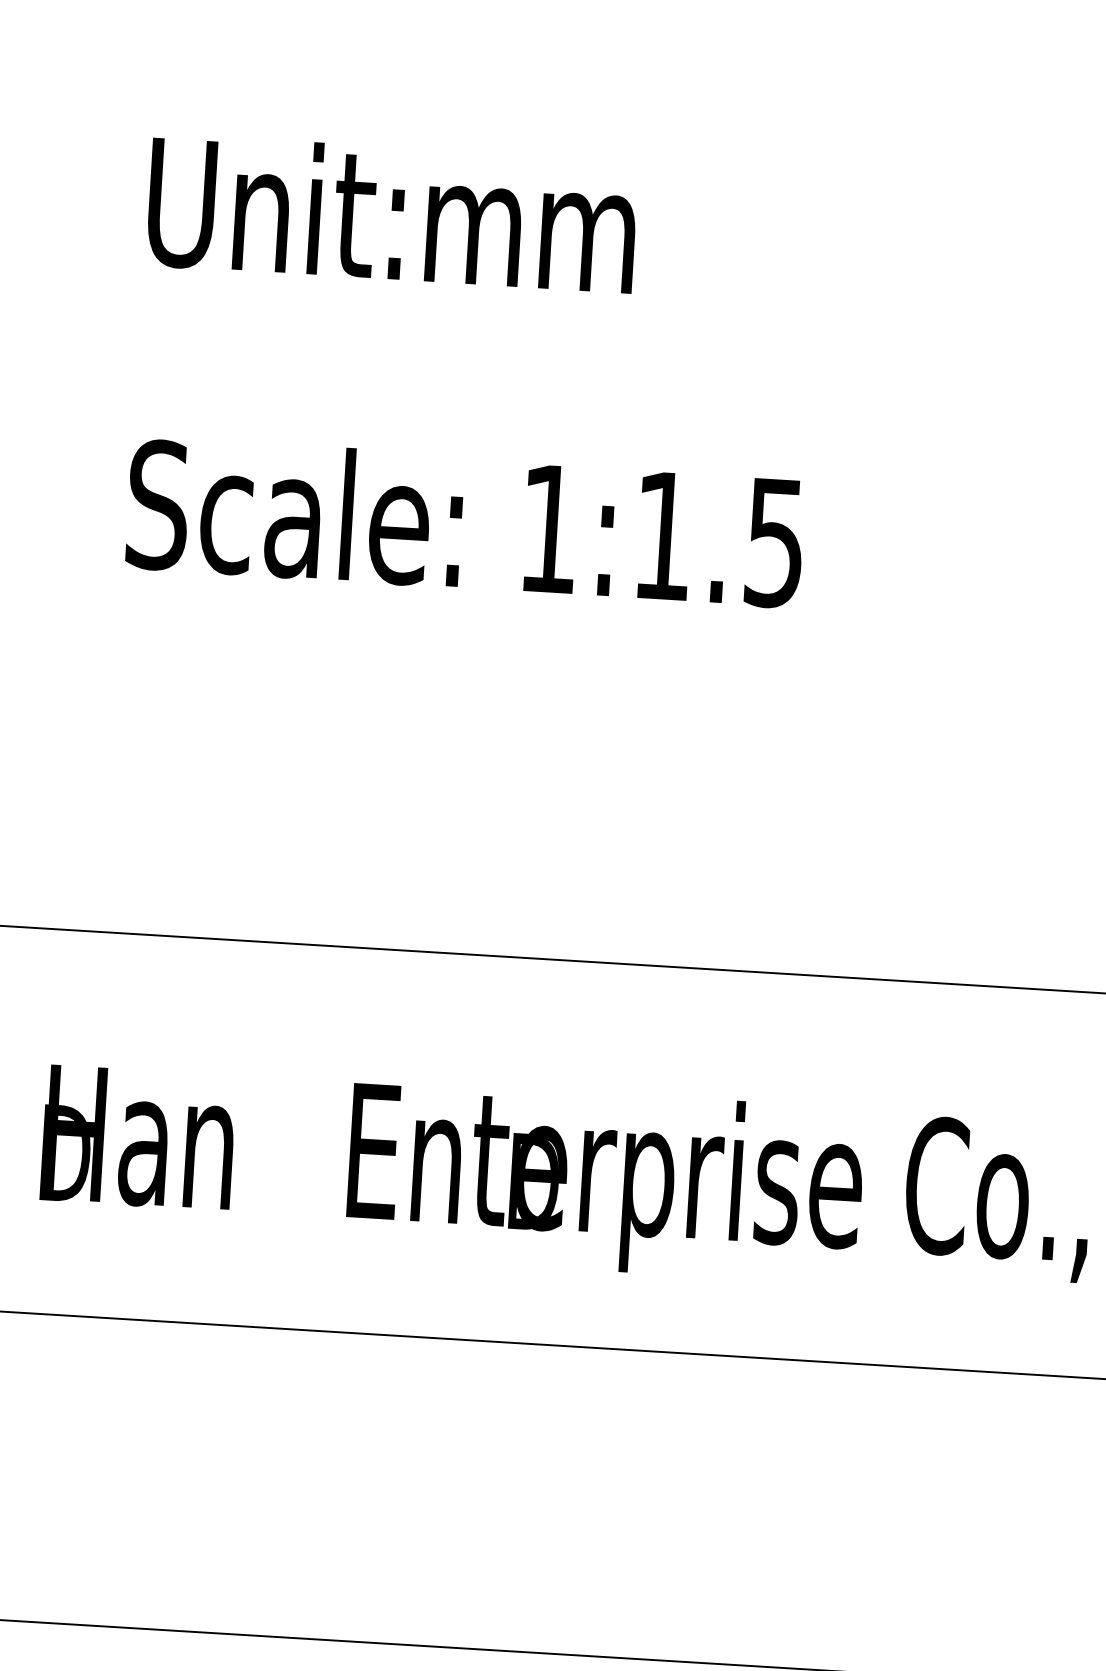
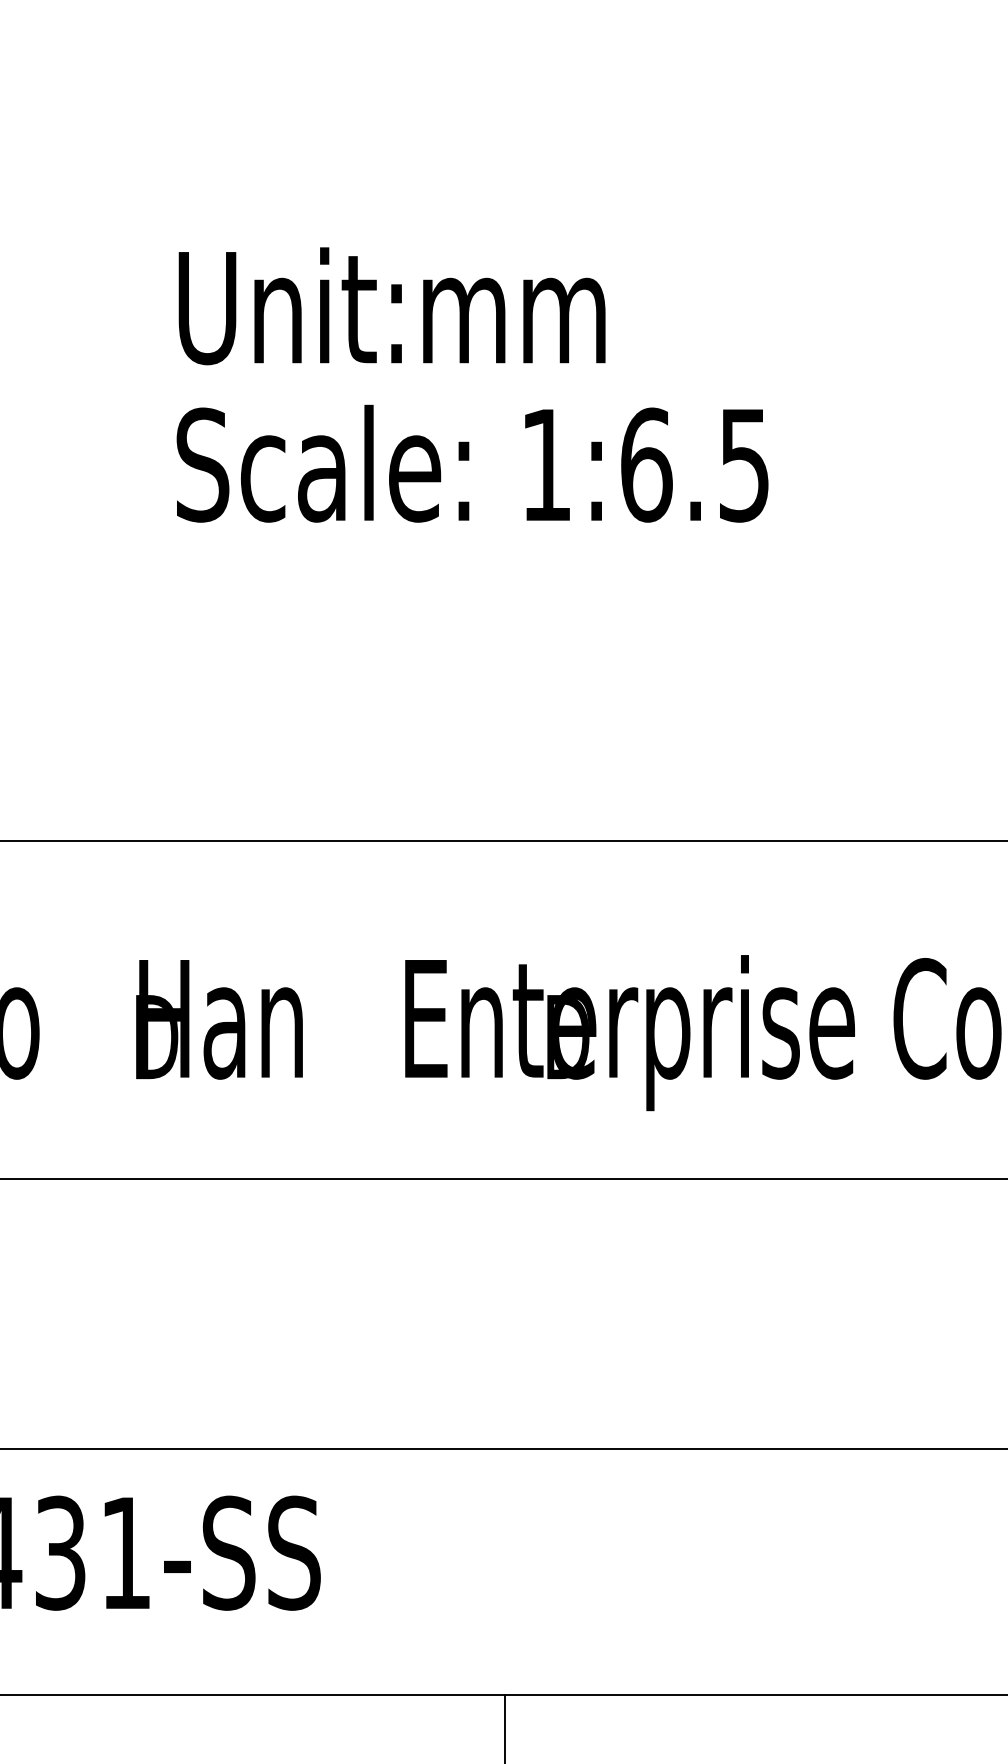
text: (391, 214) -> (391, 306), moved
text: (663, 535) -> (646, 464), 1:1.5 -> 1:6.5

